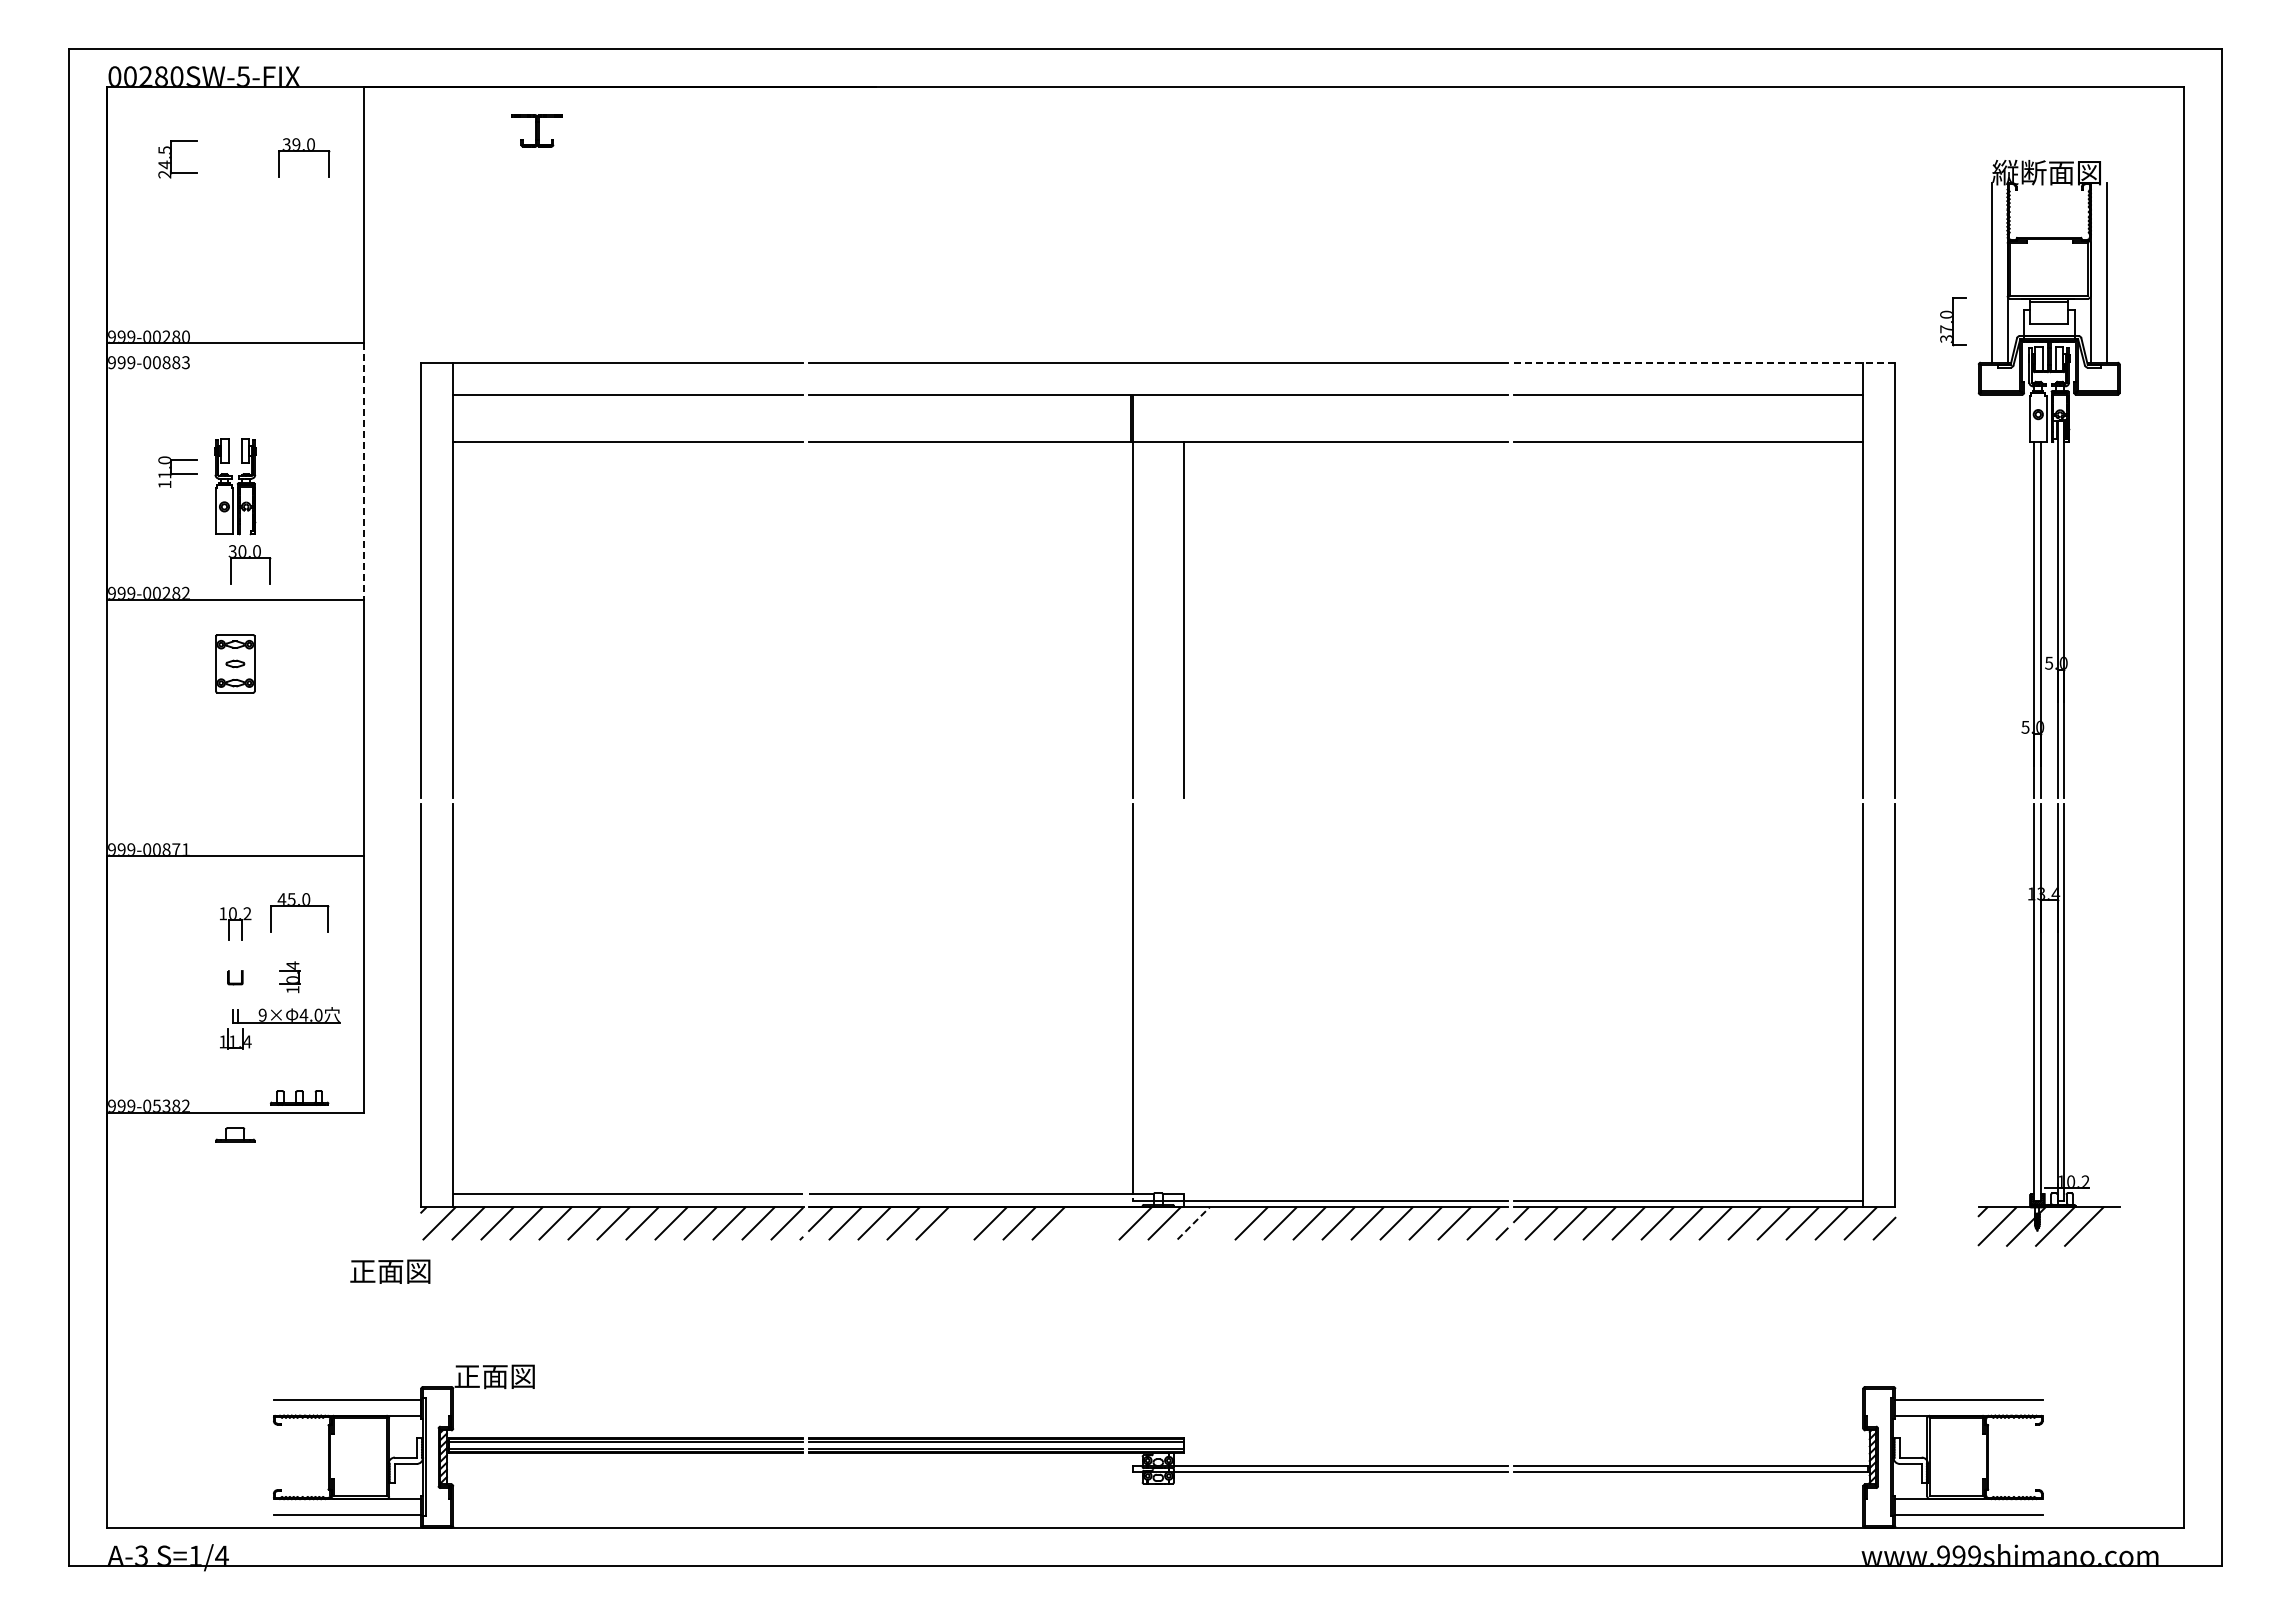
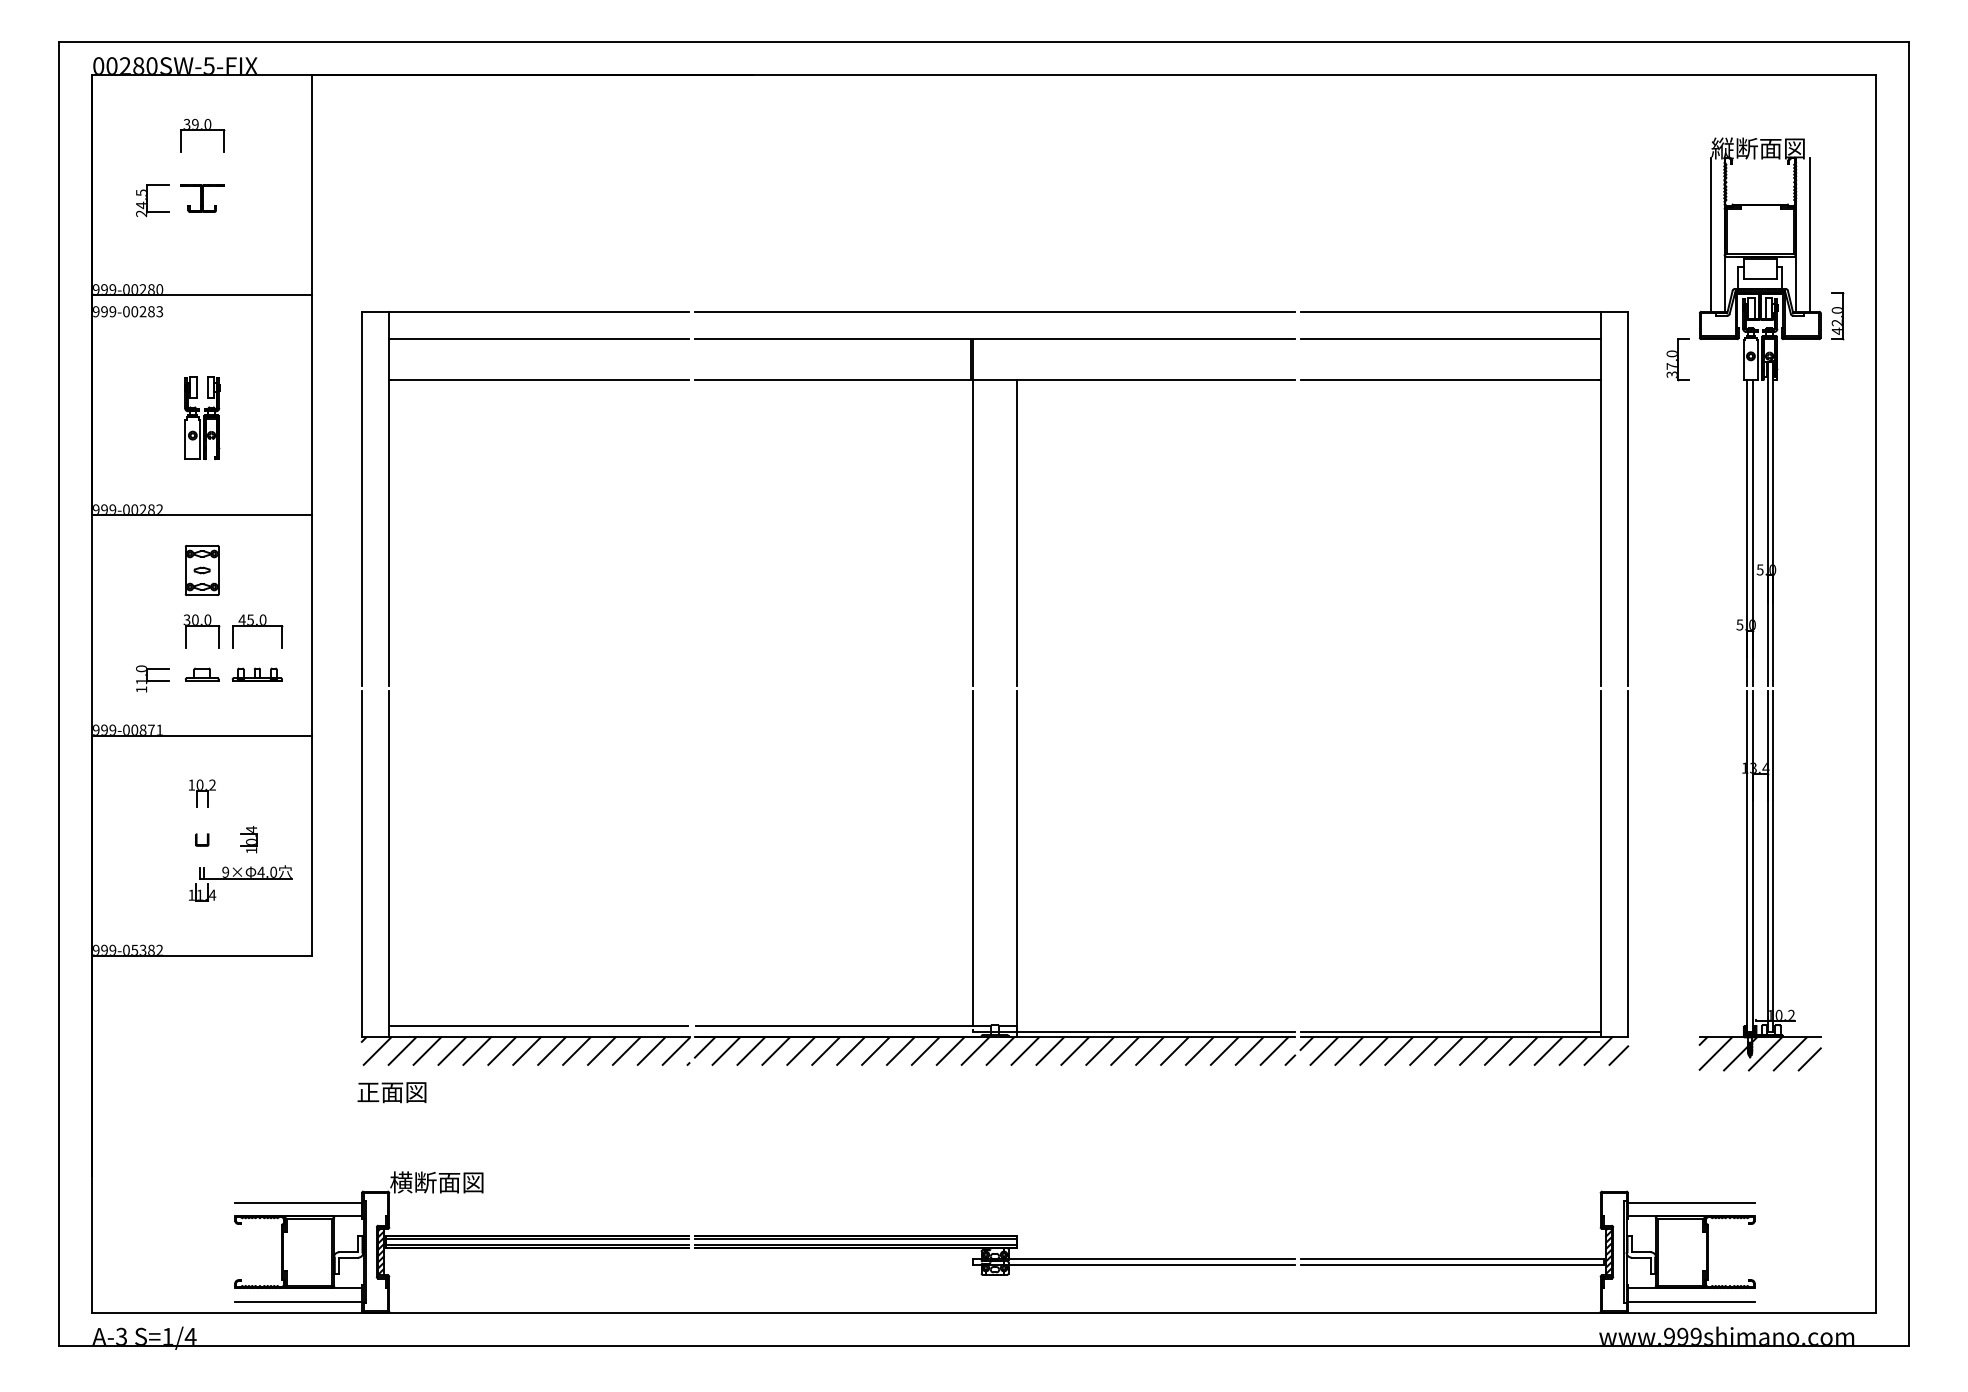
part: (536, 130) -> (201, 198), moved
part: (304, 157) -> (202, 135), moved
part: (177, 159) -> (152, 200), moved
part: (1953, 321) -> (1678, 359), moved
text: (166, 362) -> (143, 311), 999-00883 -> 999-00283
line: (1704, 362) -> (1464, 311), dashed -> solid
part: (2139, 368) -> (1837, 316), added
part: (177, 471) -> (152, 678), moved
line: (363, 472) -> (312, 406), dashed -> solid
part: (249, 564) -> (201, 631), moved
part: (299, 912) -> (257, 631), moved
line: (1183, 999) -> (1016, 858), added
part: (299, 1097) -> (257, 674), moved
part: (235, 1134) -> (202, 674), moved
line: (961, 1223) -> (825, 1051), added
line: (1077, 1223) -> (925, 1051), added
line: (1106, 1223) -> (950, 1051), added
line: (1193, 1223) -> (1025, 1051), dashed -> solid
line: (1222, 1223) -> (1050, 1051), added
line: (2106, 1232) -> (1809, 1058), added
text: (390, 1271) -> (392, 1092), moved
text: (508, 1376) -> (436, 1182), 正面図 -> 横断面図

